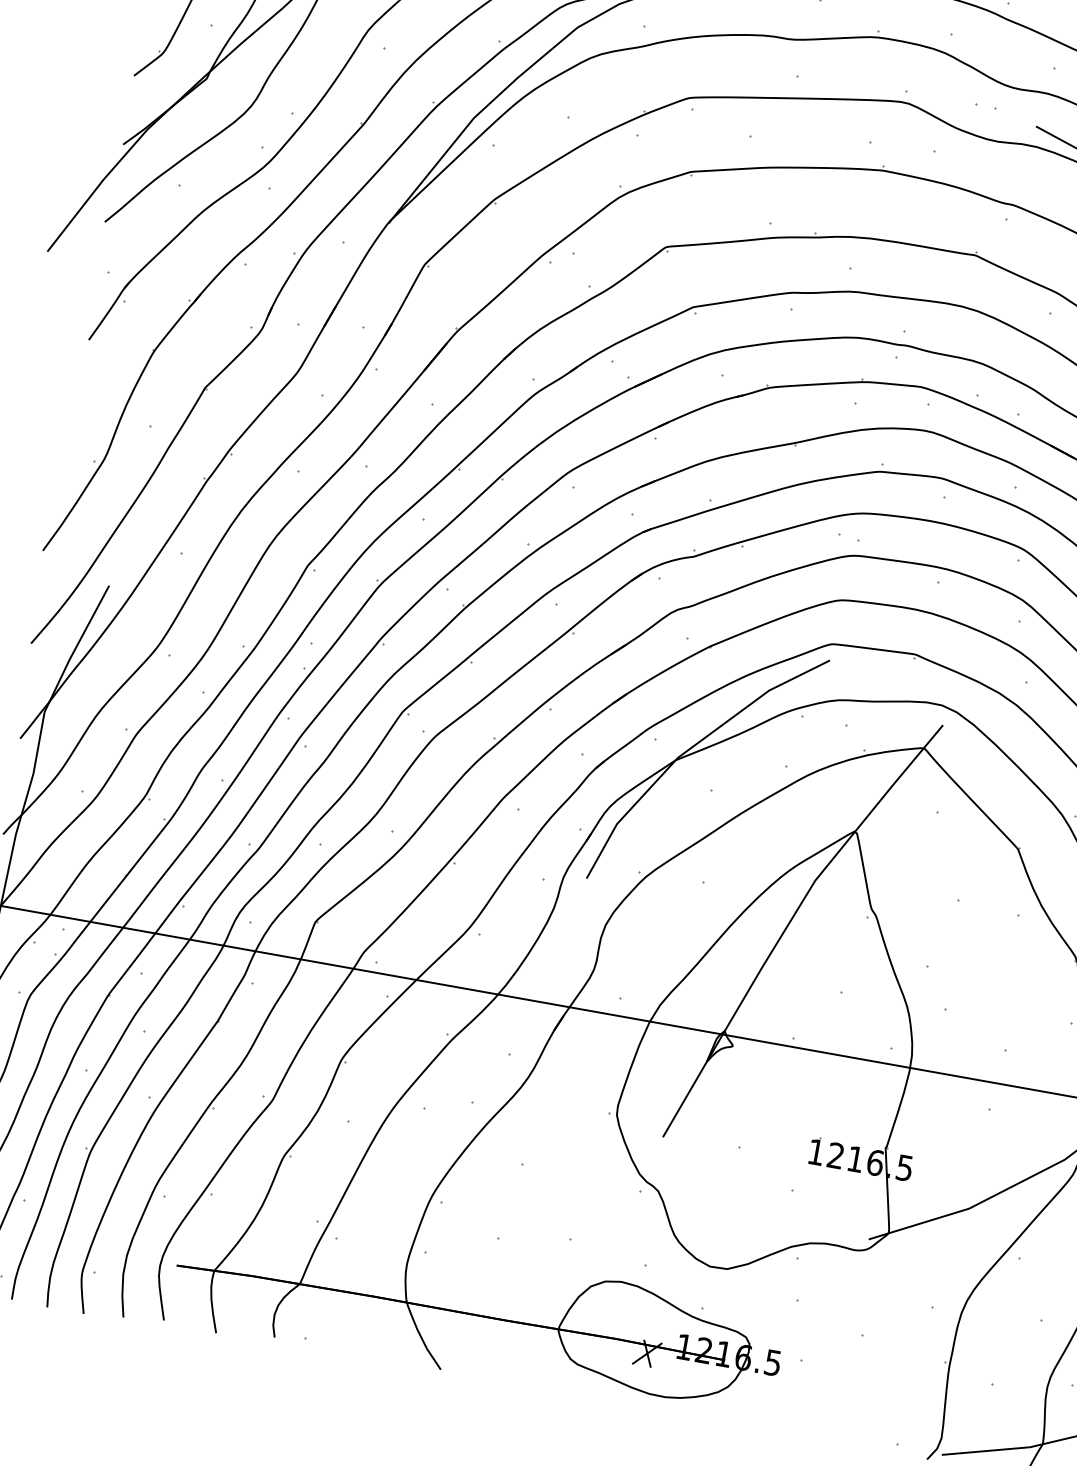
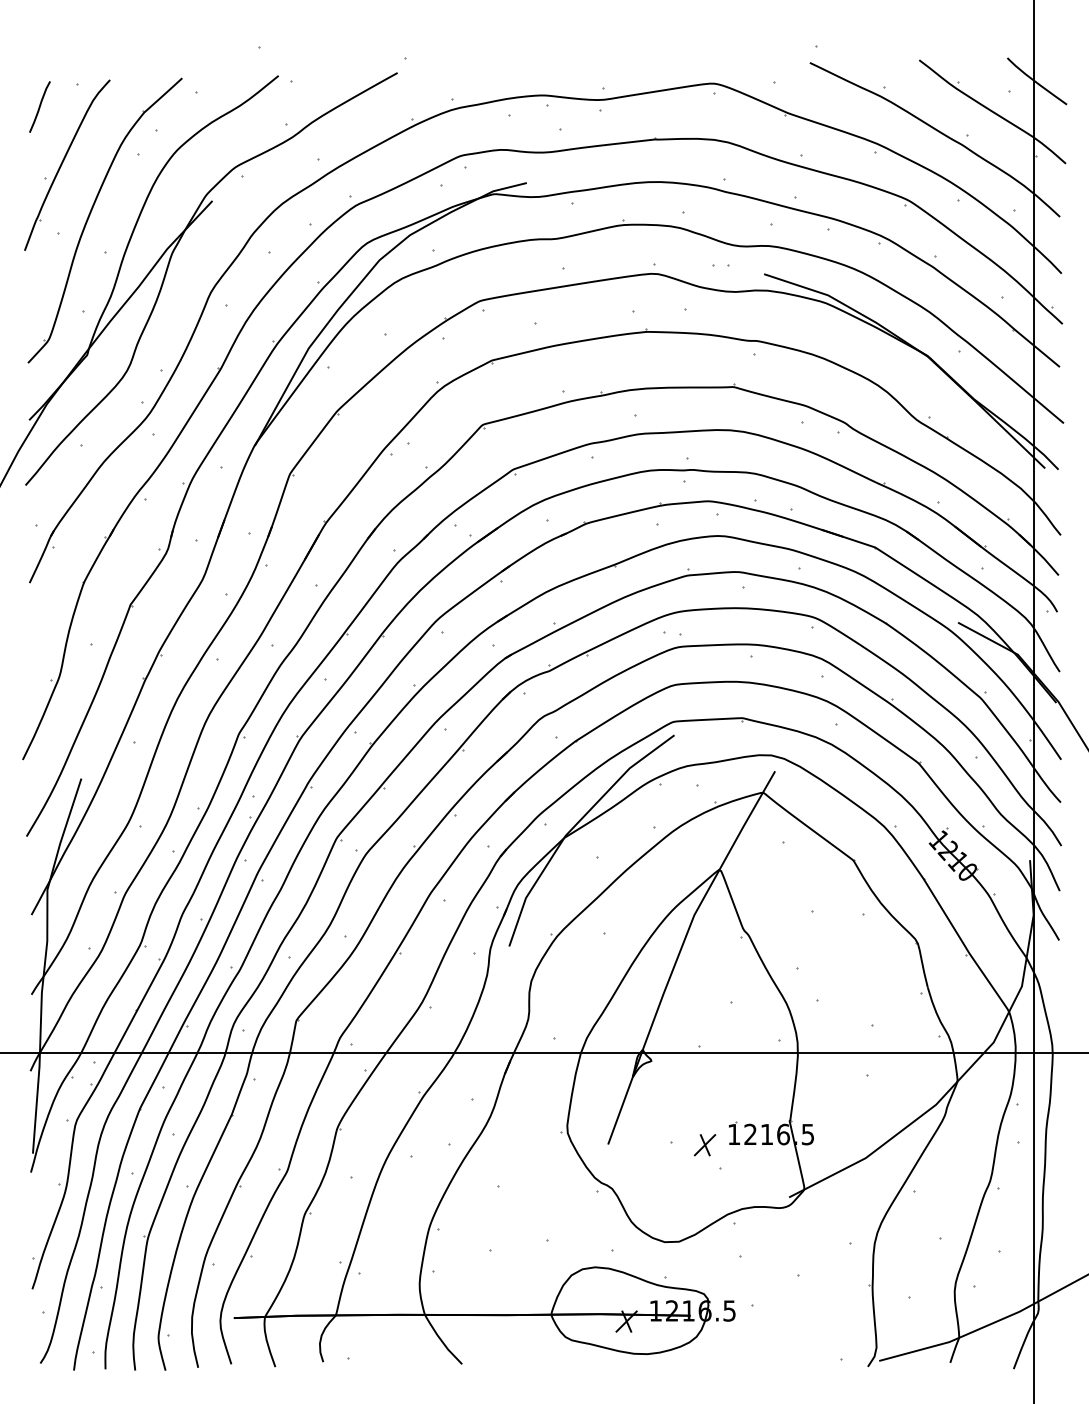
part: (778, 1159) -> (704, 1145), added

